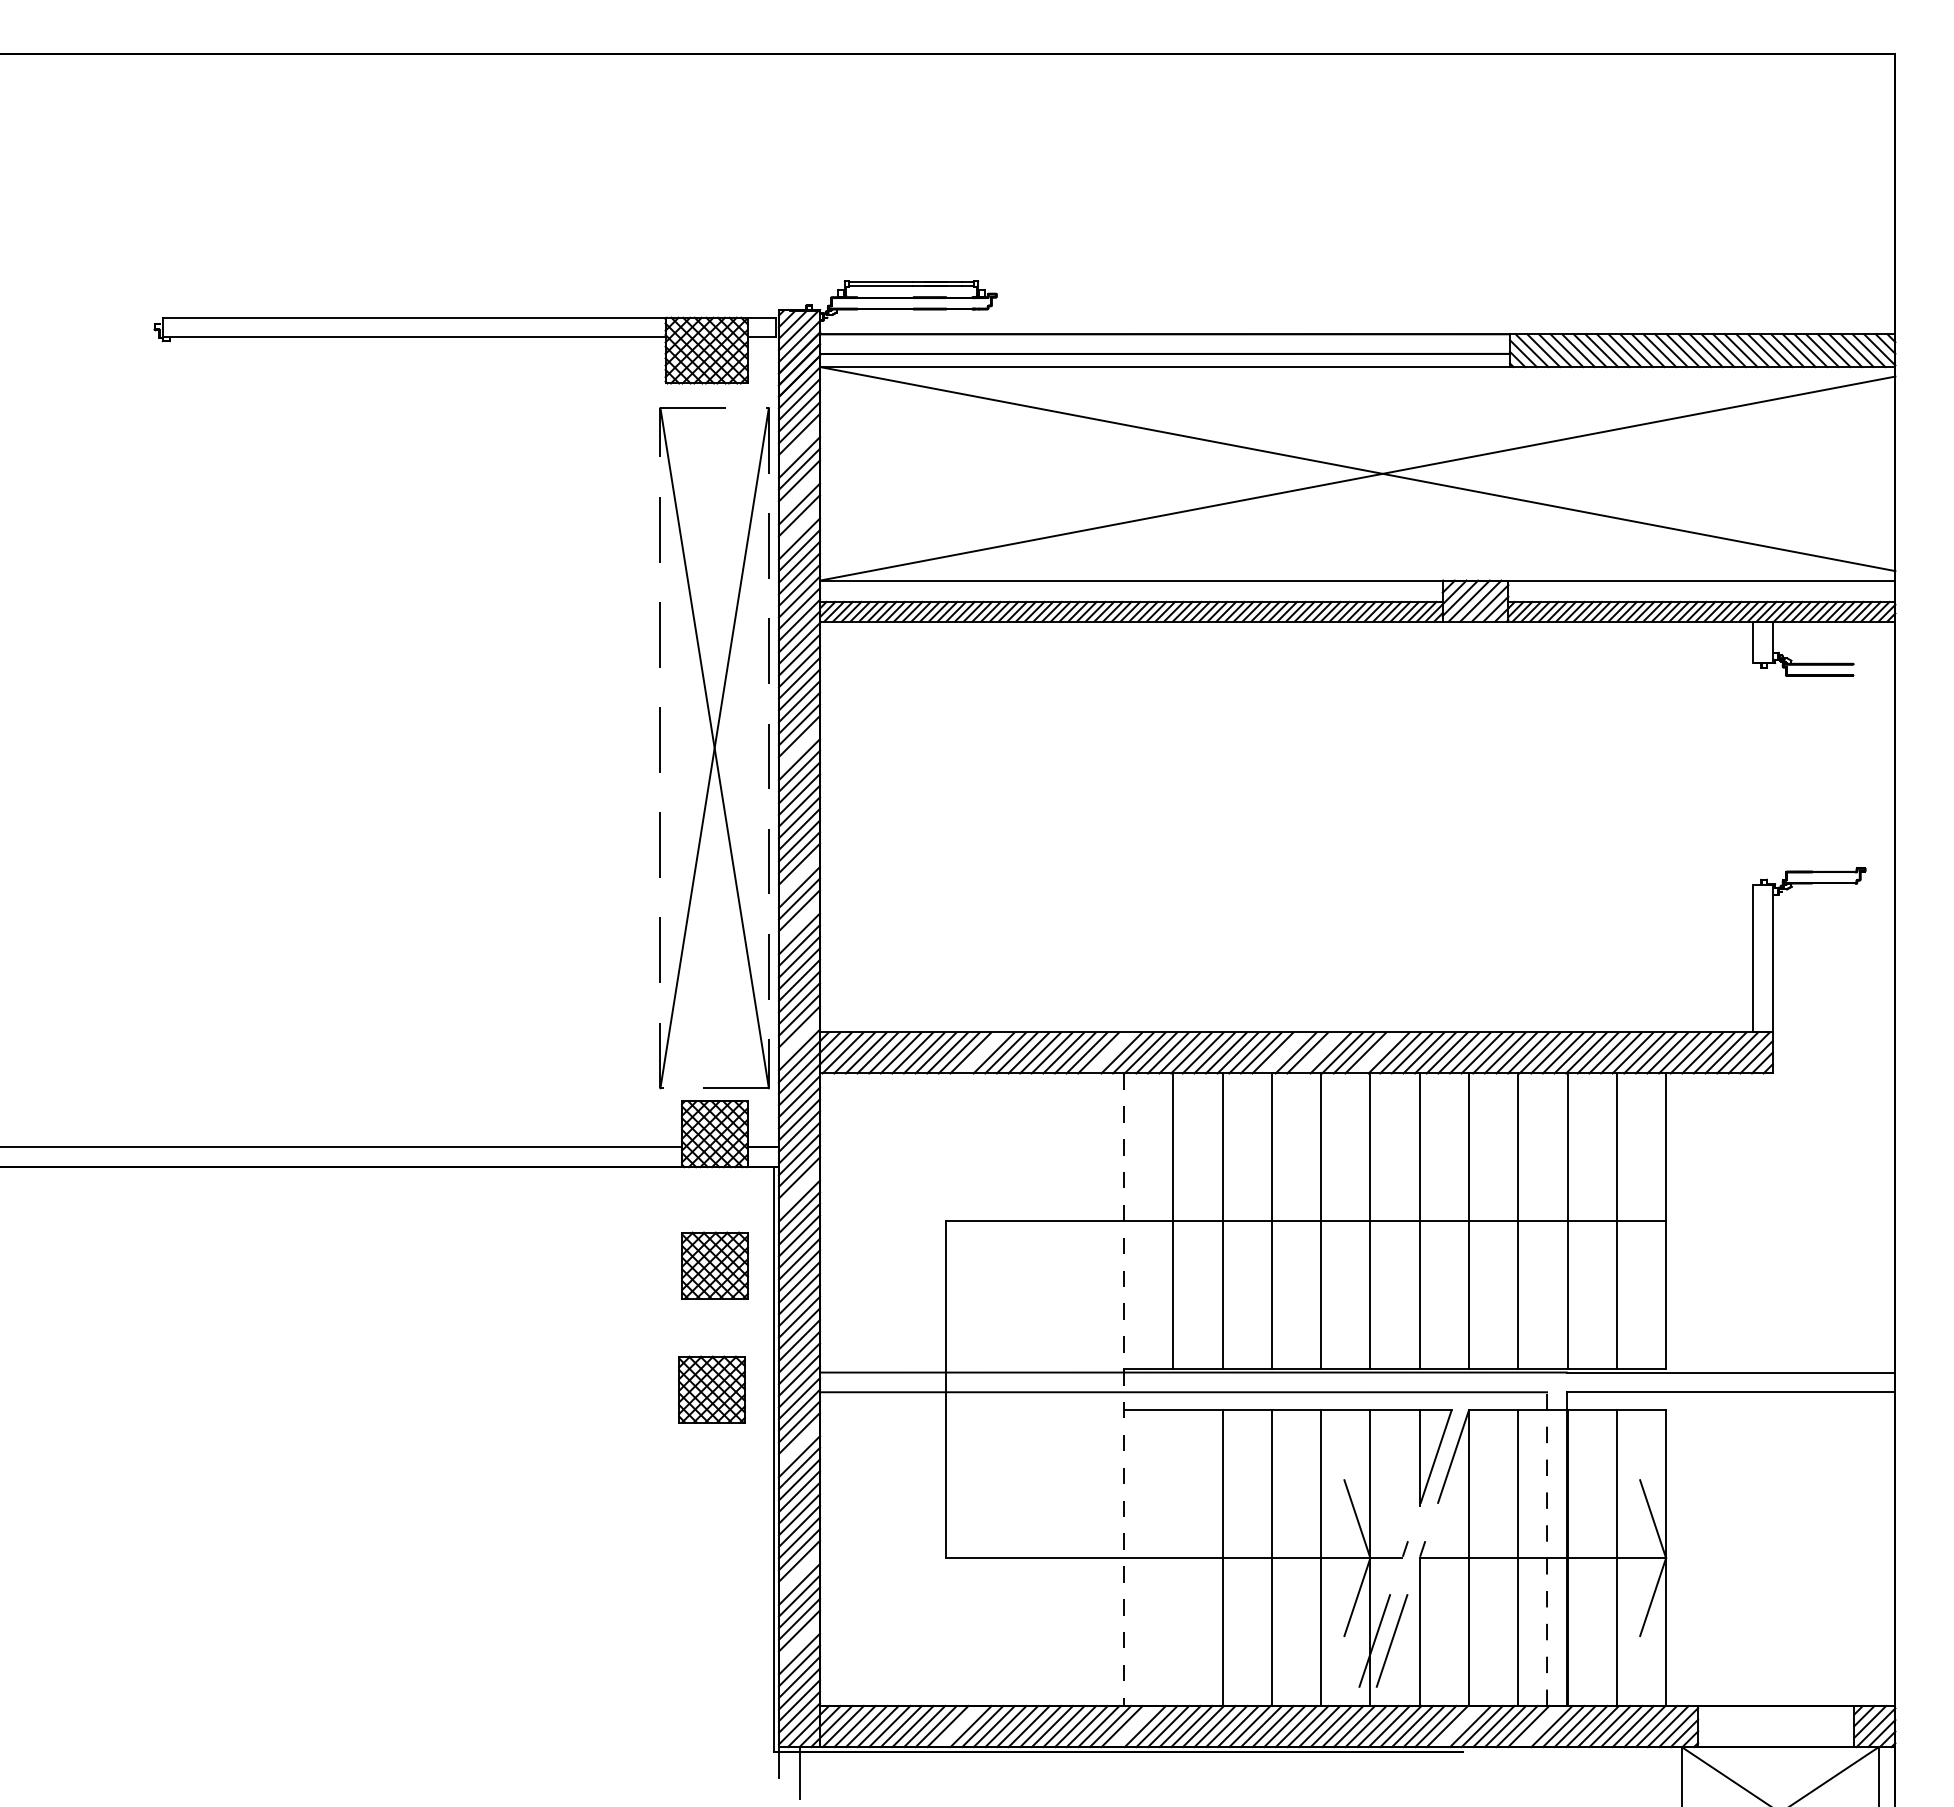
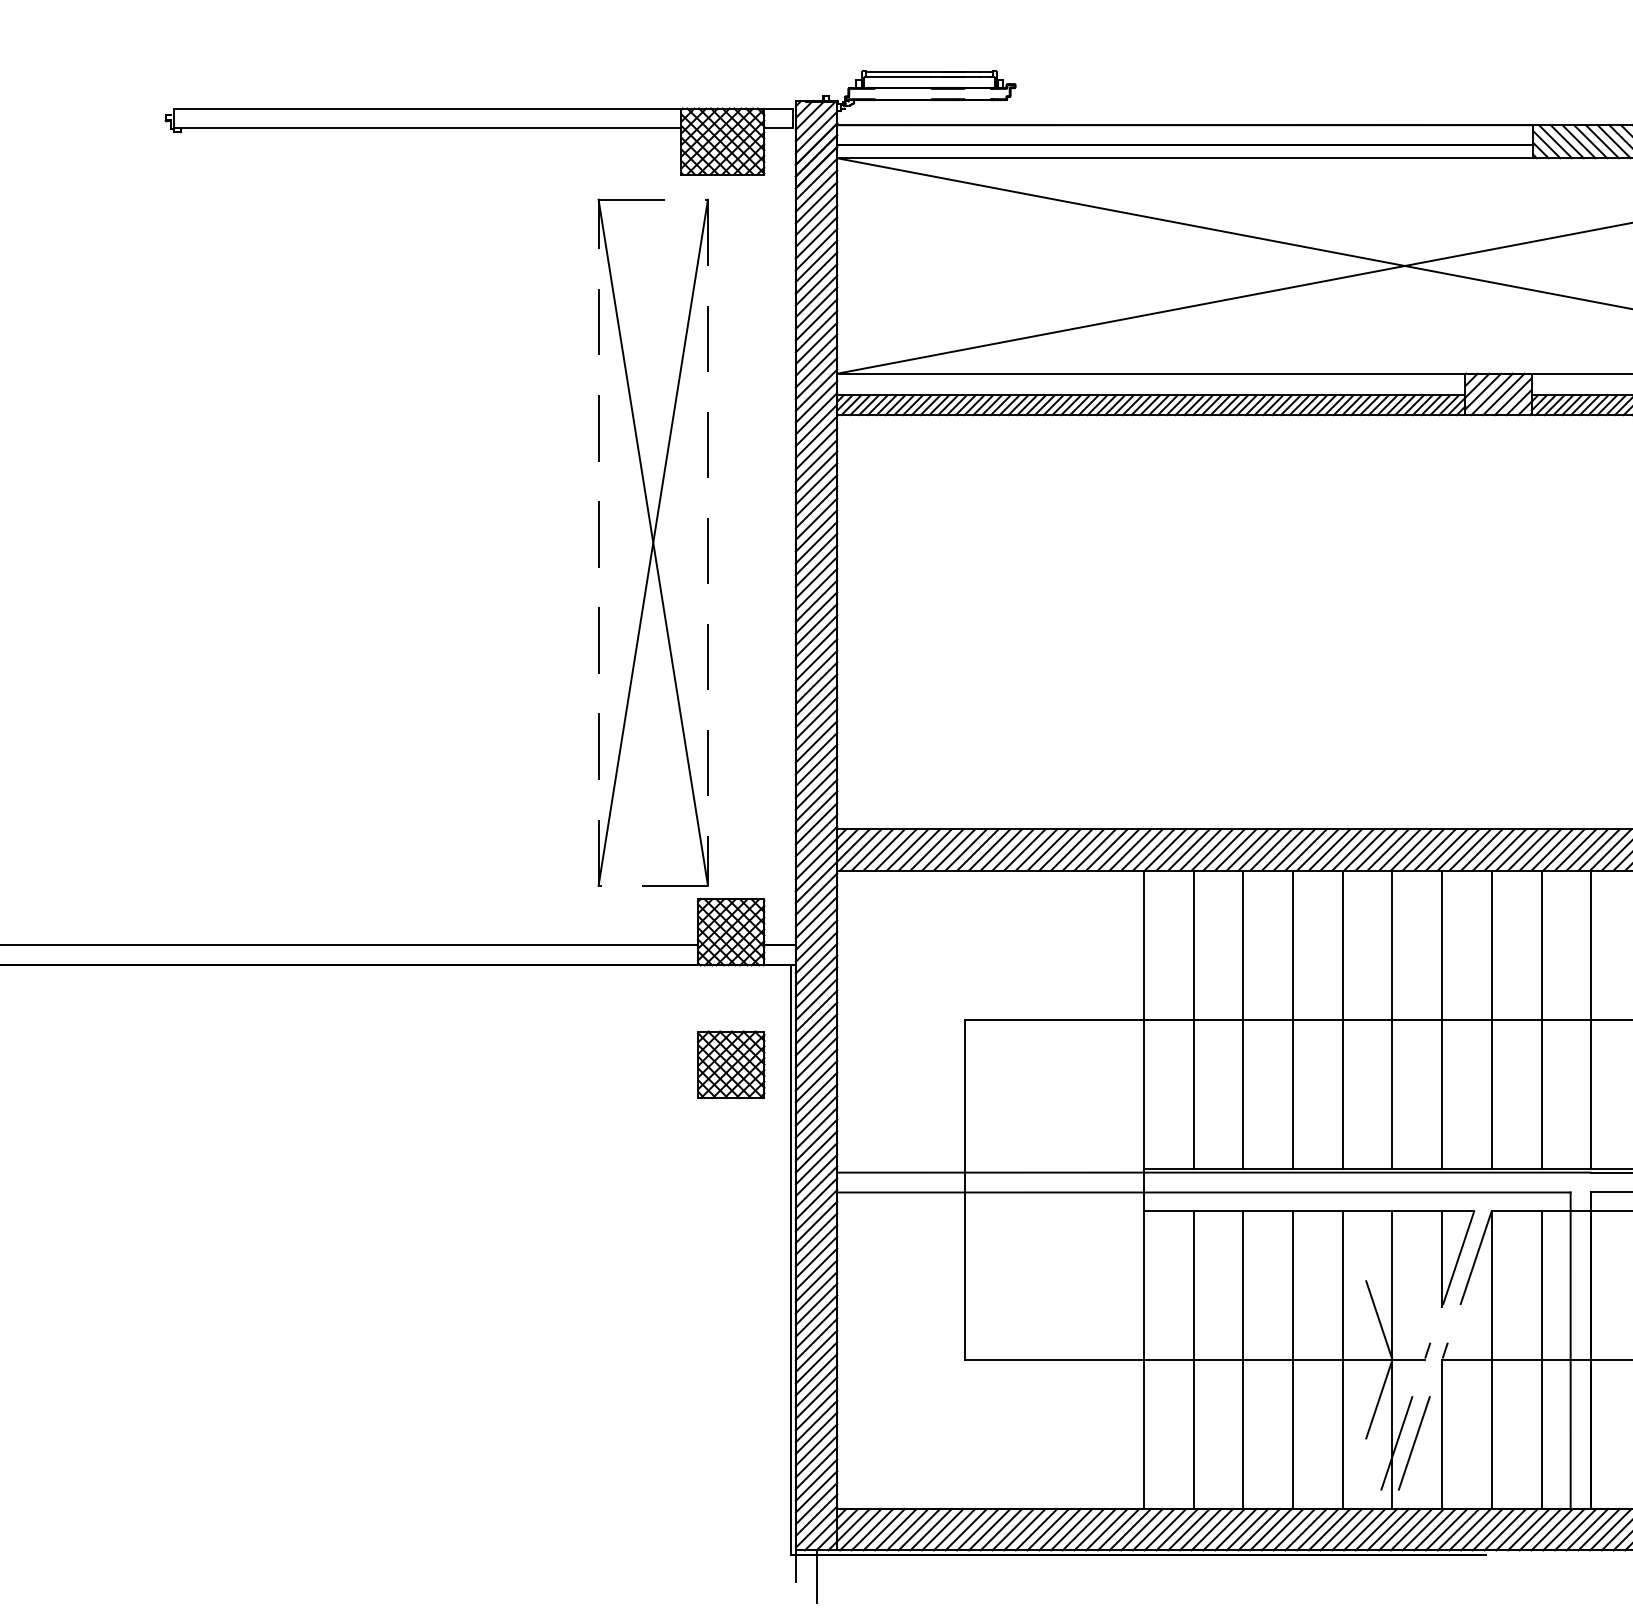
line: (799, 445) -> (816, 237), added
line: (799, 492) -> (816, 284), added
line: (799, 526) -> (816, 319), added
line: (799, 747) -> (816, 542), added
part: (714, 748) -> (653, 543), moved
line: (799, 875) -> (816, 671), added
line: (799, 921) -> (816, 717), added
line: (799, 1038) -> (816, 835), added
line: (982, 1052) -> (1001, 849), added
line: (1109, 1052) -> (1129, 849), added
line: (1284, 1052) -> (1305, 849), added
line: (1318, 1052) -> (1340, 849), added
line: (1377, 1052) -> (1399, 849), added
line: (799, 1189) -> (816, 987), added
part: (711, 1389) -> (727, 1189), removed
line: (1123, 1390) -> (1143, 1190), dashed -> solid
line: (799, 1444) -> (816, 1245), added
line: (1547, 1549) -> (1571, 1351), dashed -> solid
line: (1173, 1557) -> (1193, 1359), added
line: (799, 1572) -> (816, 1374), added
line: (799, 1642) -> (816, 1444), added
line: (959, 1726) -> (977, 1529), added
line: (1133, 1726) -> (1153, 1529), added
line: (1458, 1726) -> (1481, 1529), added
line: (1539, 1726) -> (1563, 1529), added

